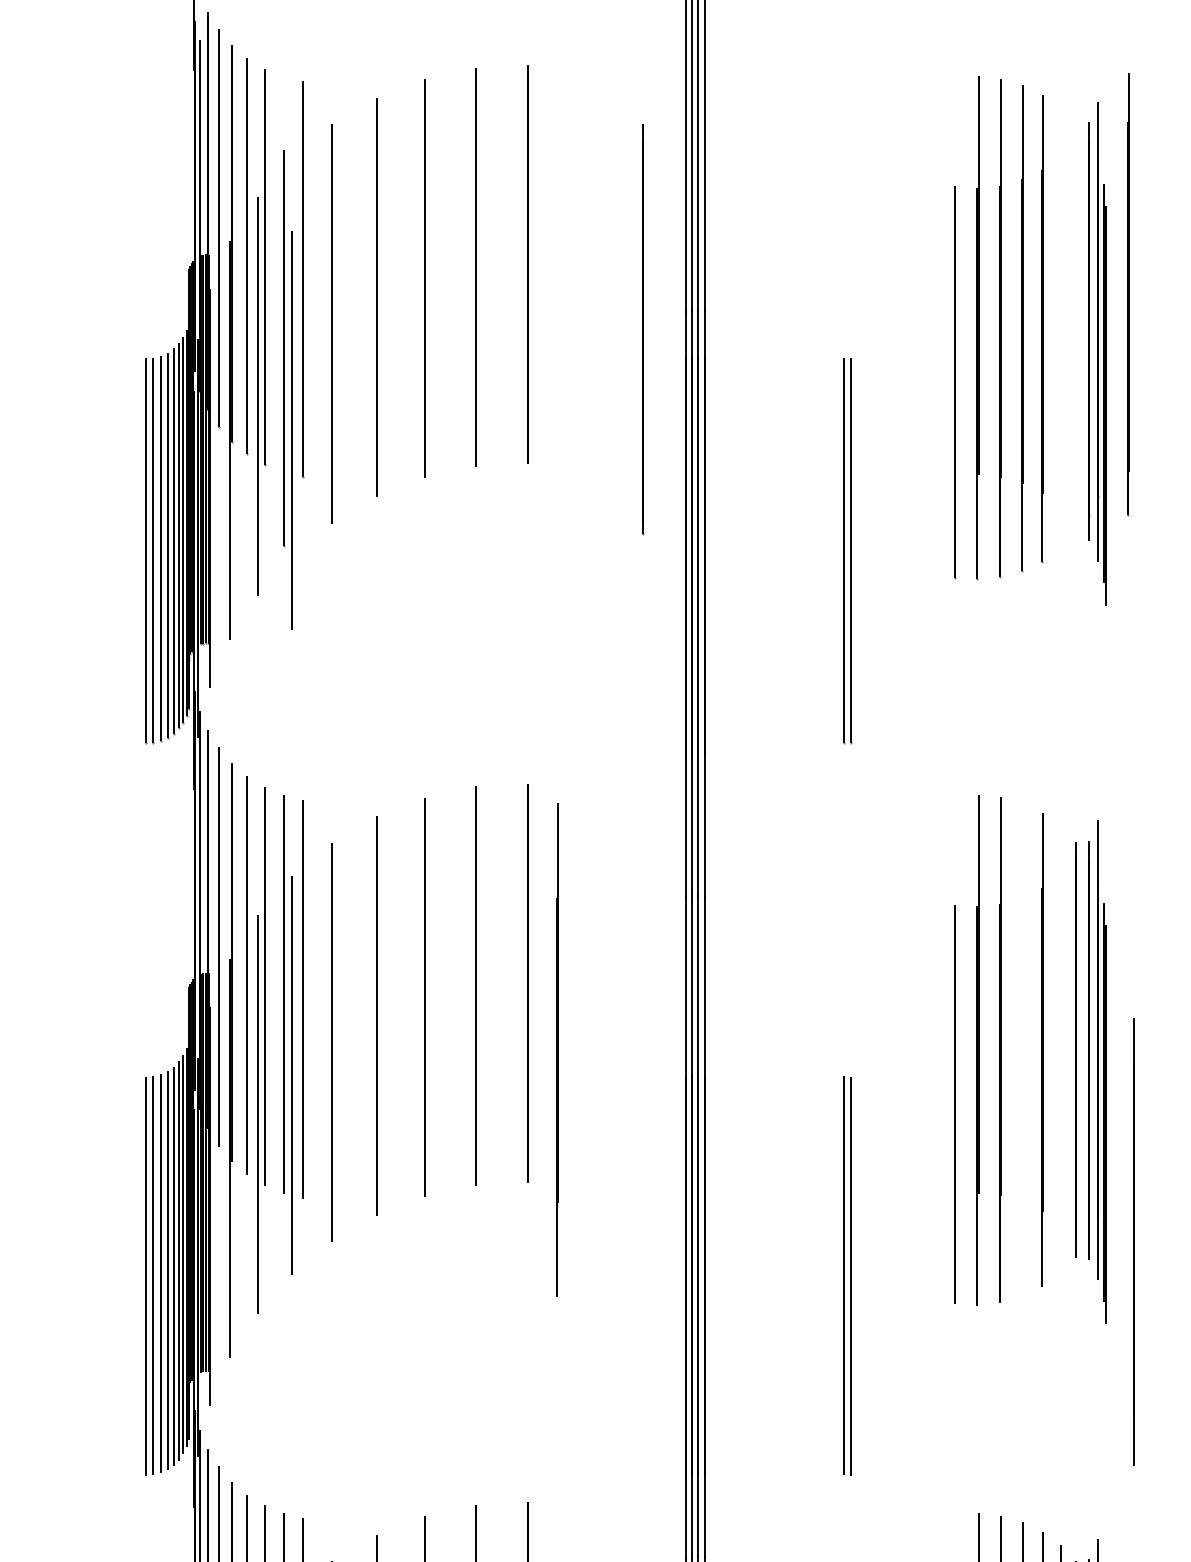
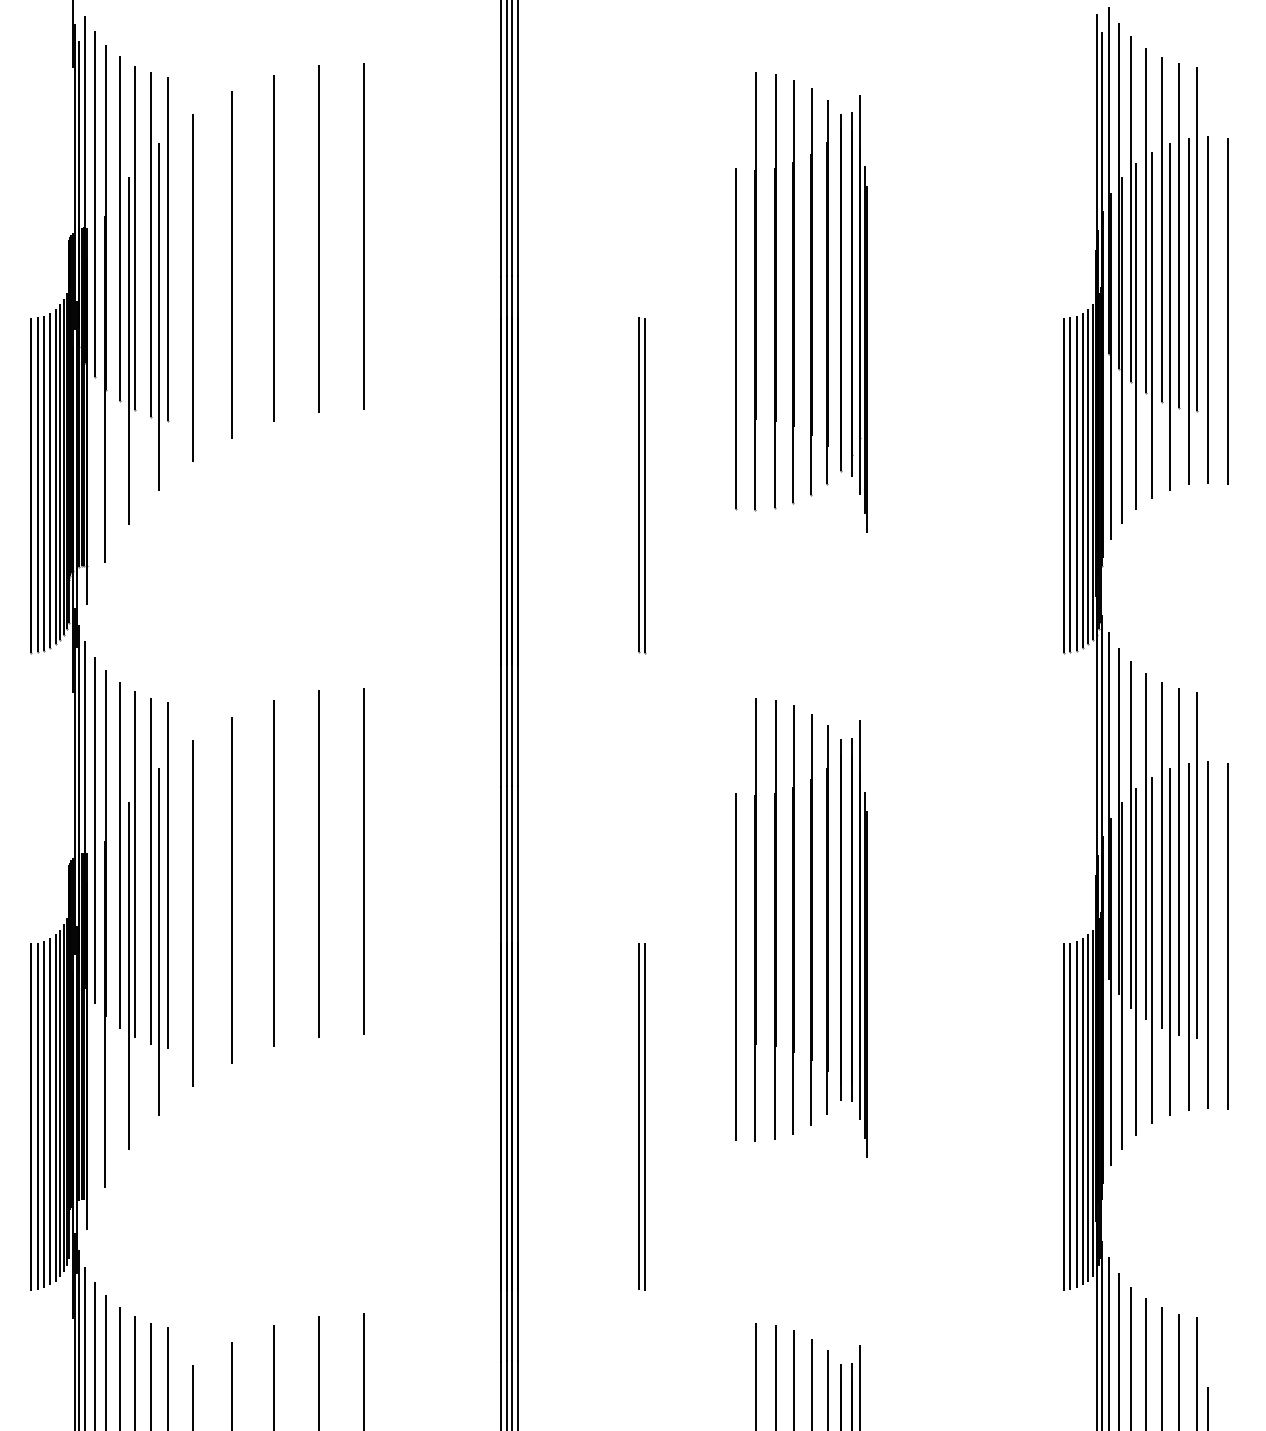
line: (1128, 294) -> (827, 292), moved
line: (643, 330) -> (841, 293), moved
part: (287, 390) -> (154, 281), moved
line: (557, 1049) -> (793, 919), moved
line: (1134, 1241) -> (827, 919), moved

